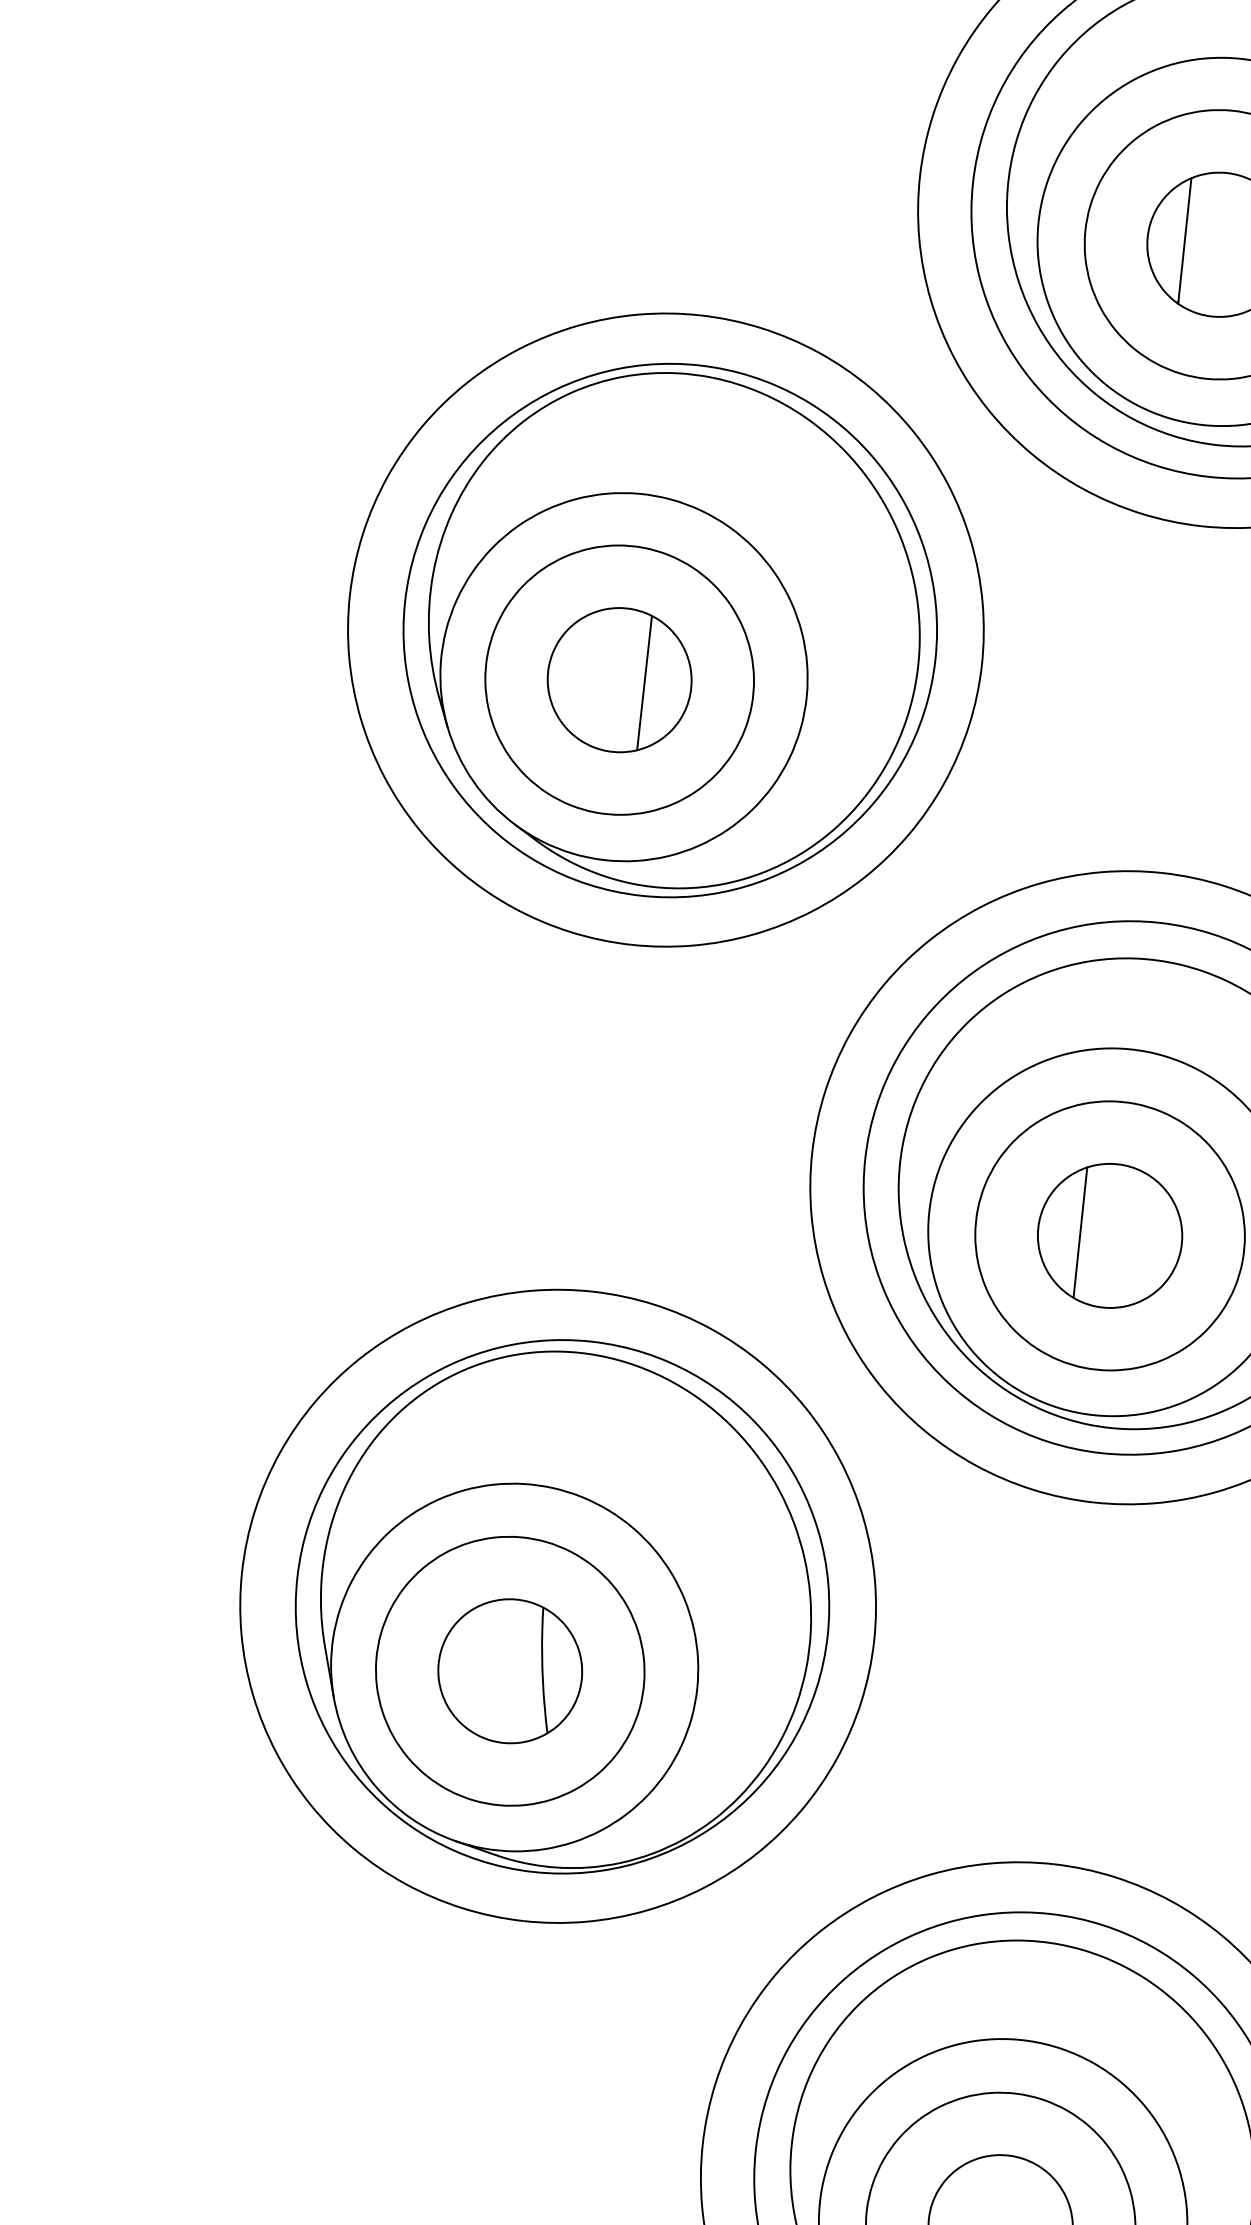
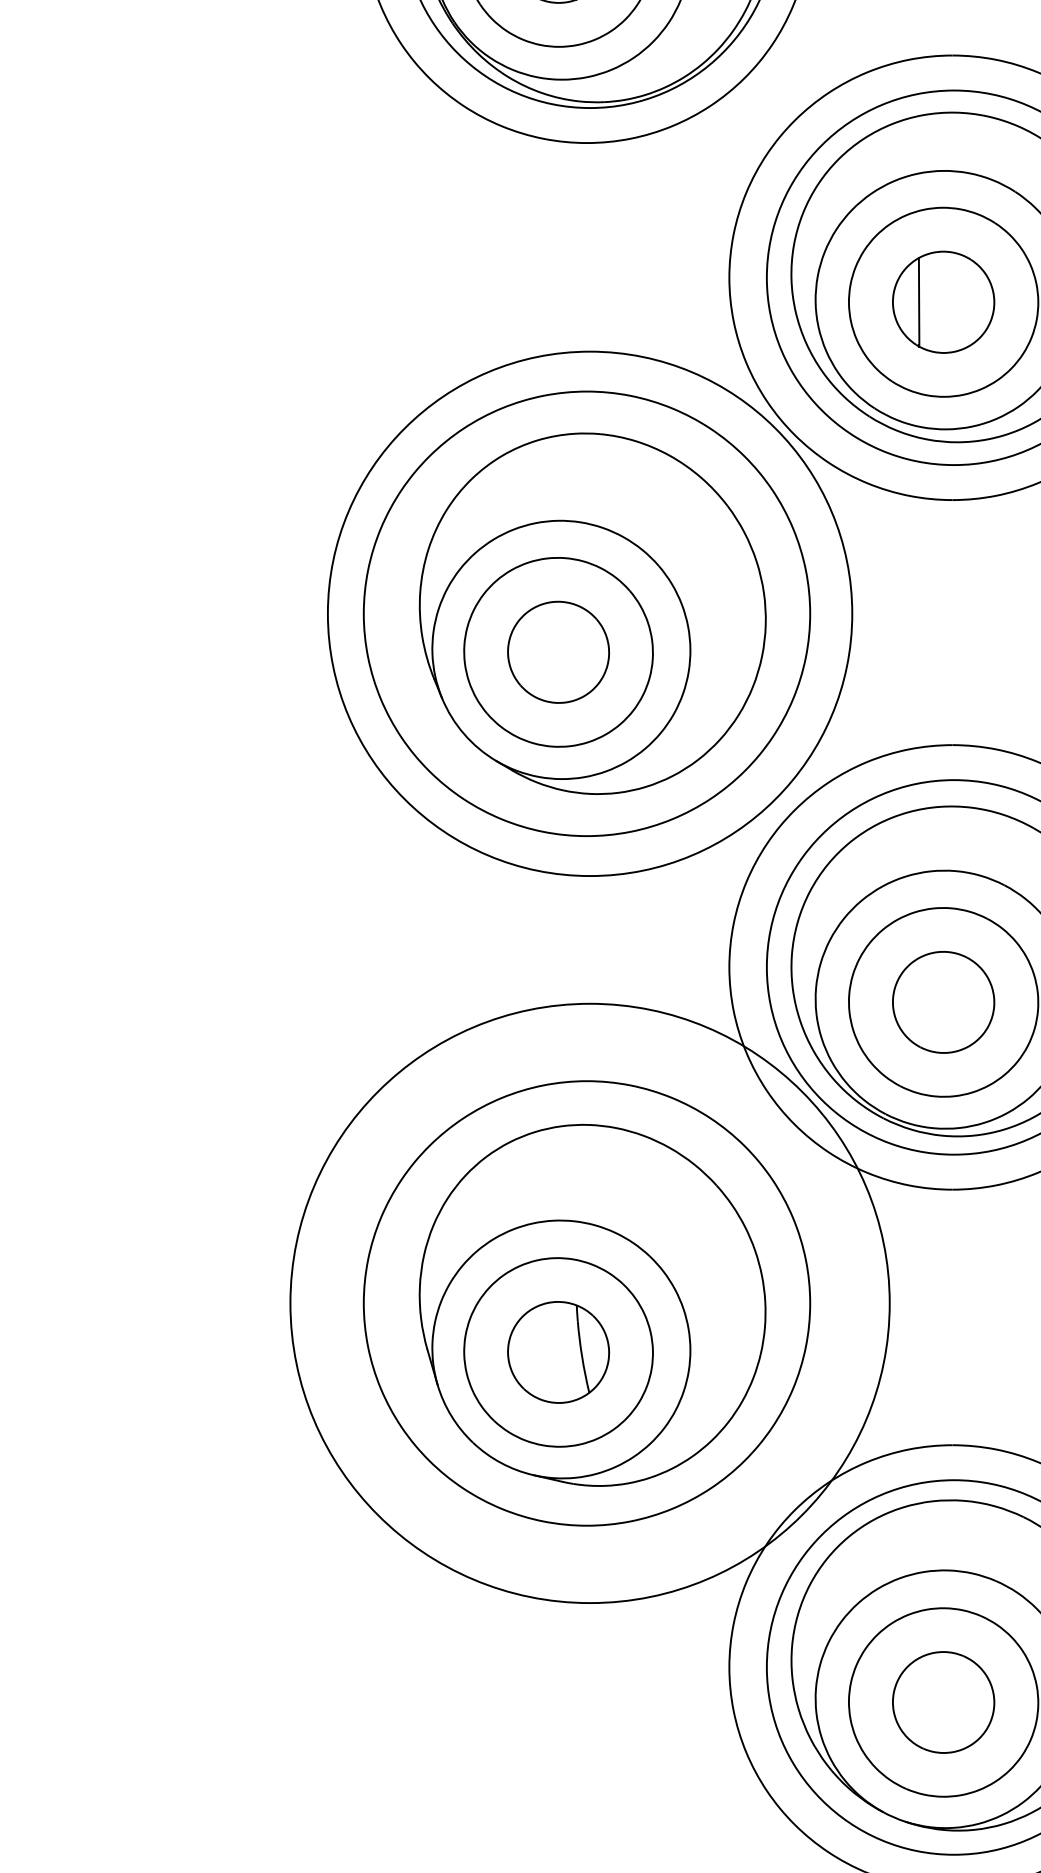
circle: (669, 629) -> (589, 613), size x1.4
line: (645, 683) -> (576, 652), removed
line: (1080, 1231) -> (922, 1001), removed
circle: (561, 1606) -> (589, 1303), size x1.6

